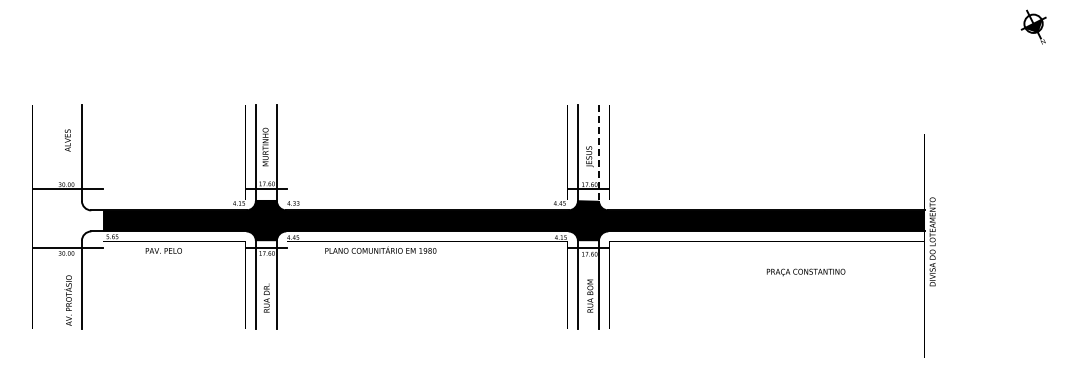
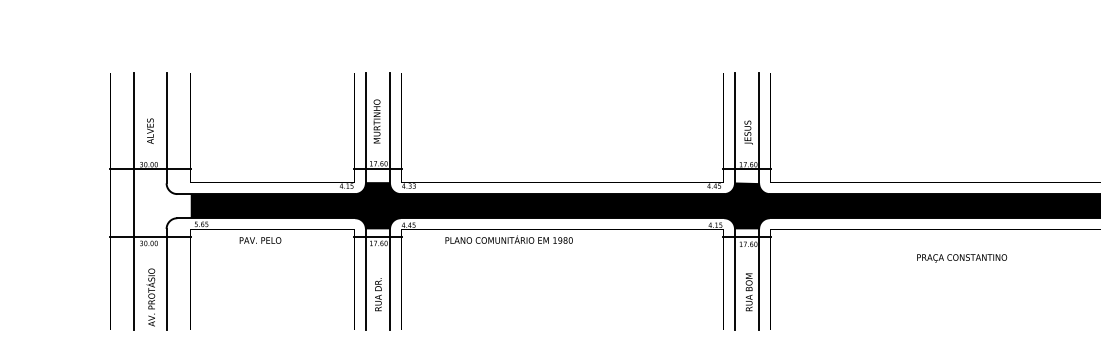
text: (67, 140) -> (150, 131), moved
line: (598, 153) -> (758, 128), dashed -> solid
line: (53, 217) -> (133, 202), added
text: (805, 272) -> (961, 258), moved

